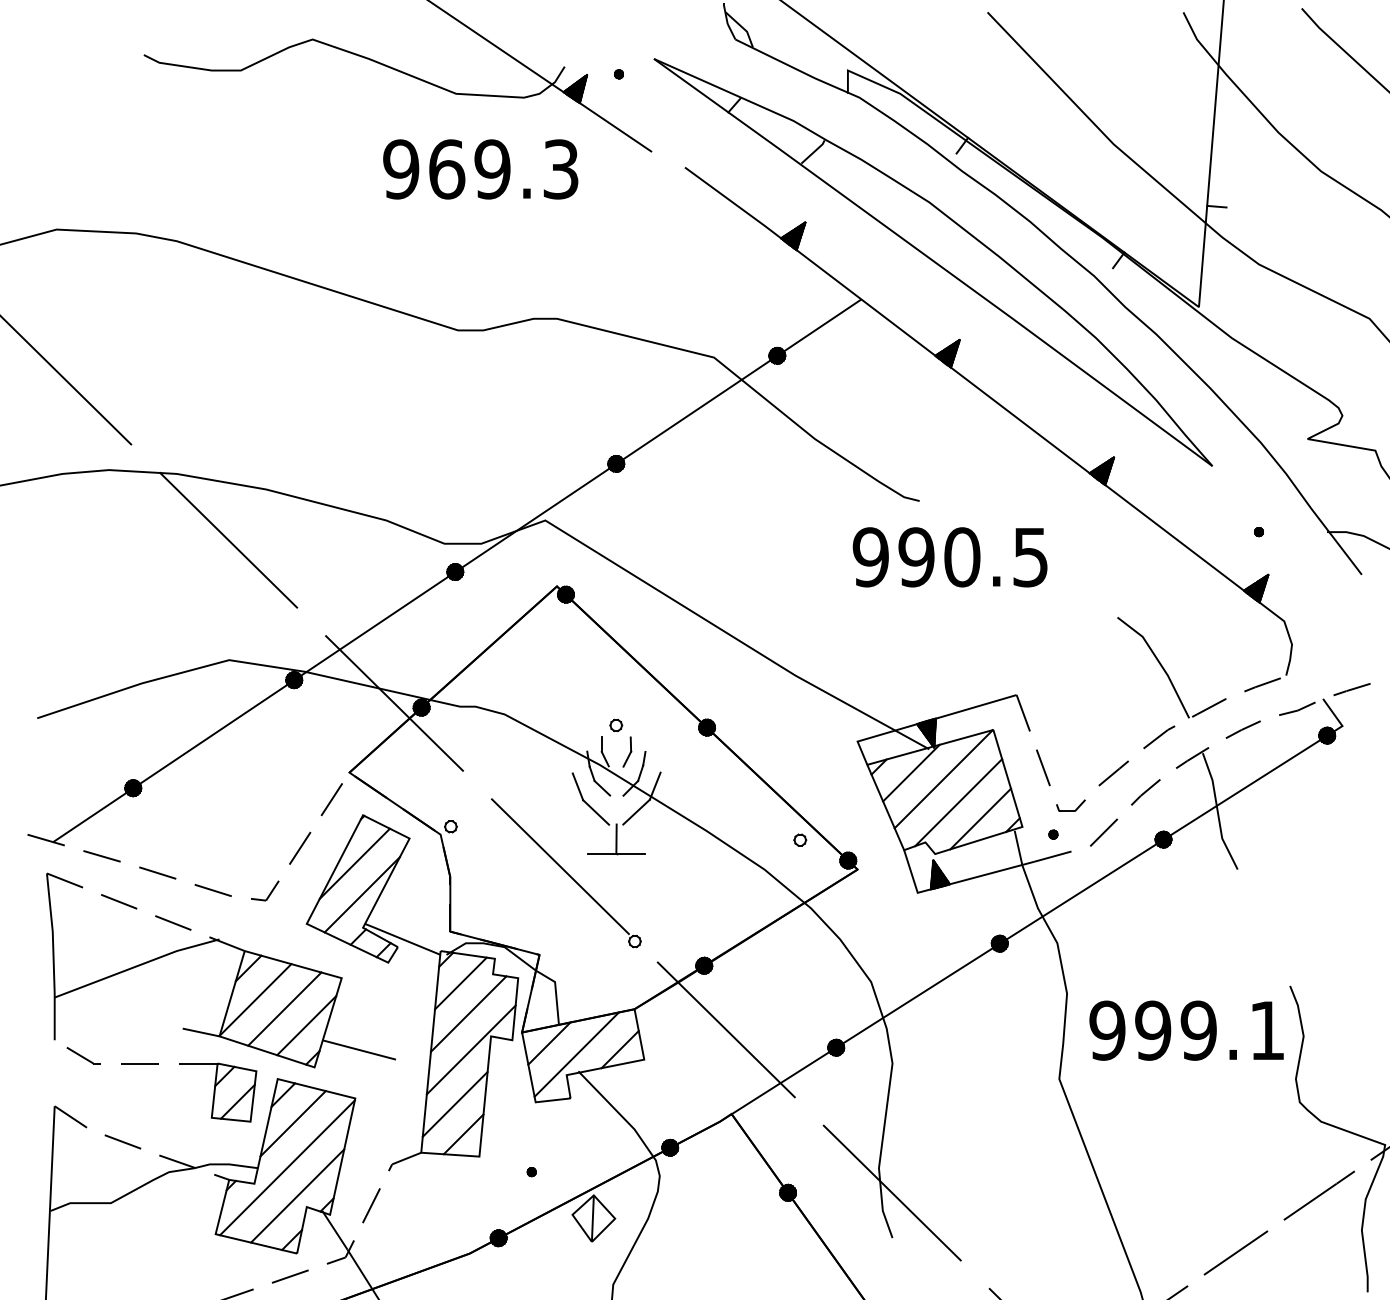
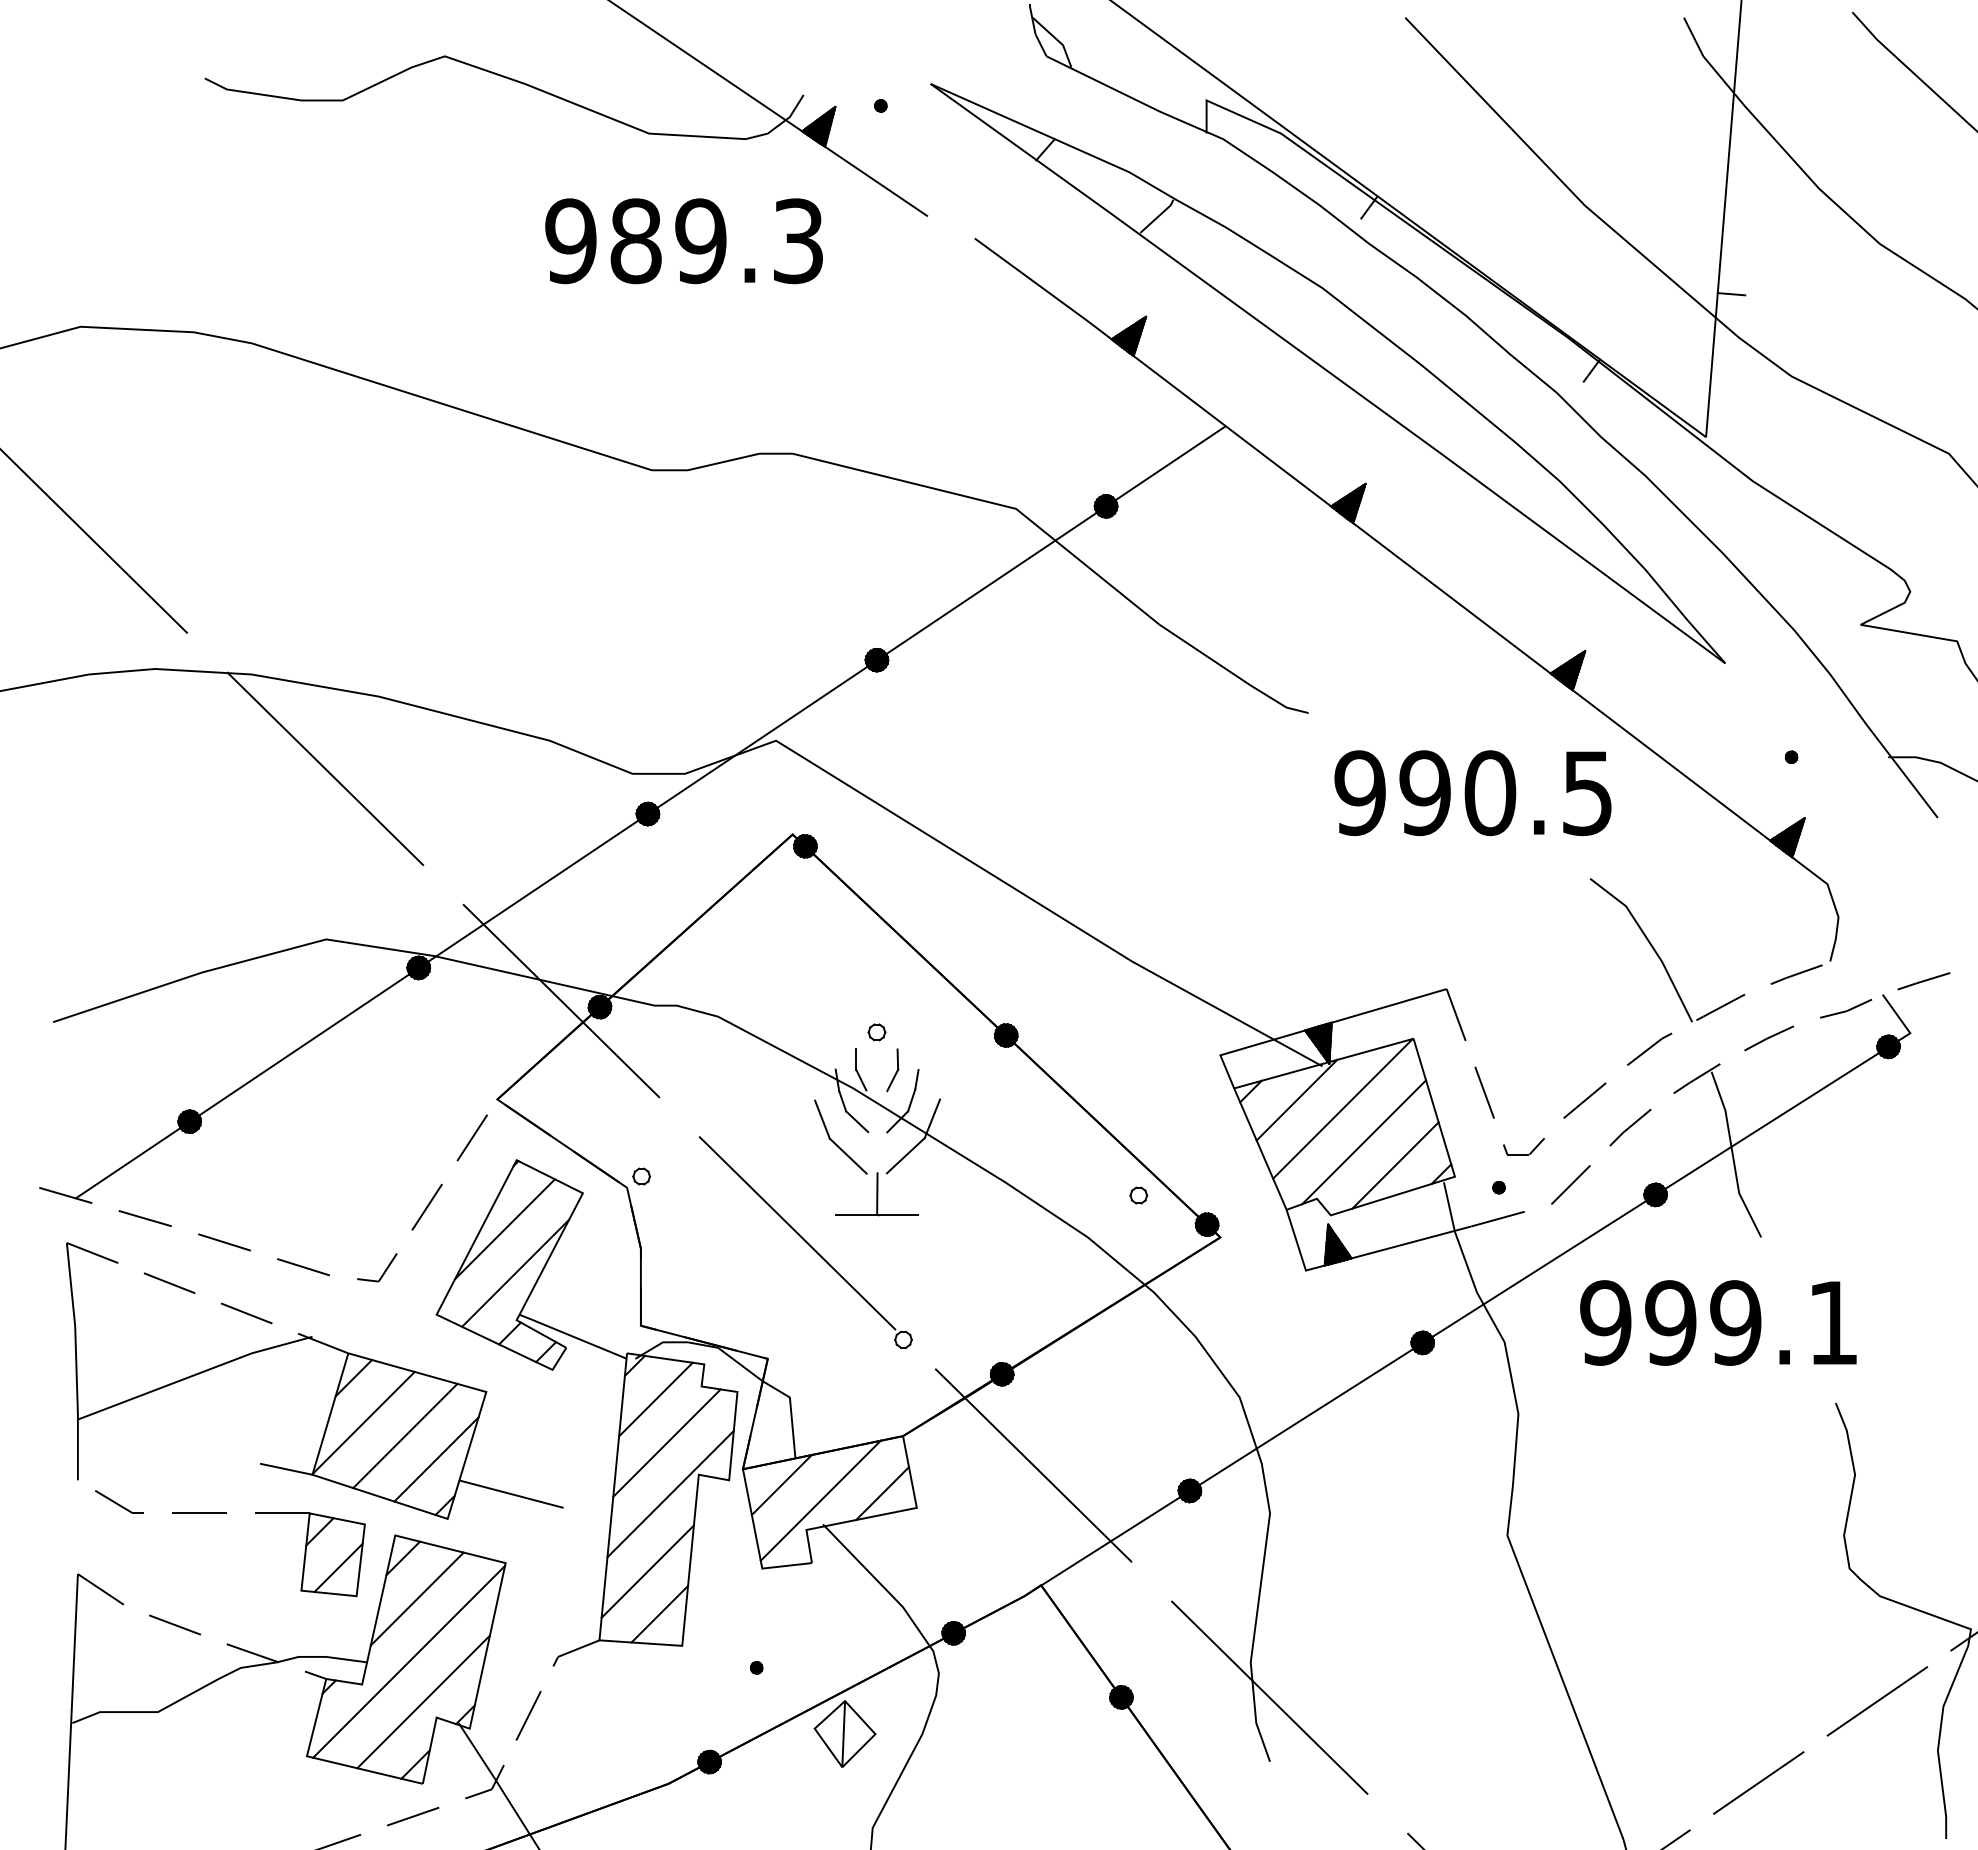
text: (447, 169) -> (636, 241), 969.3 -> 989.3
text: (949, 557) -> (1472, 793), moved
text: (1186, 1030) -> (1718, 1322), moved

